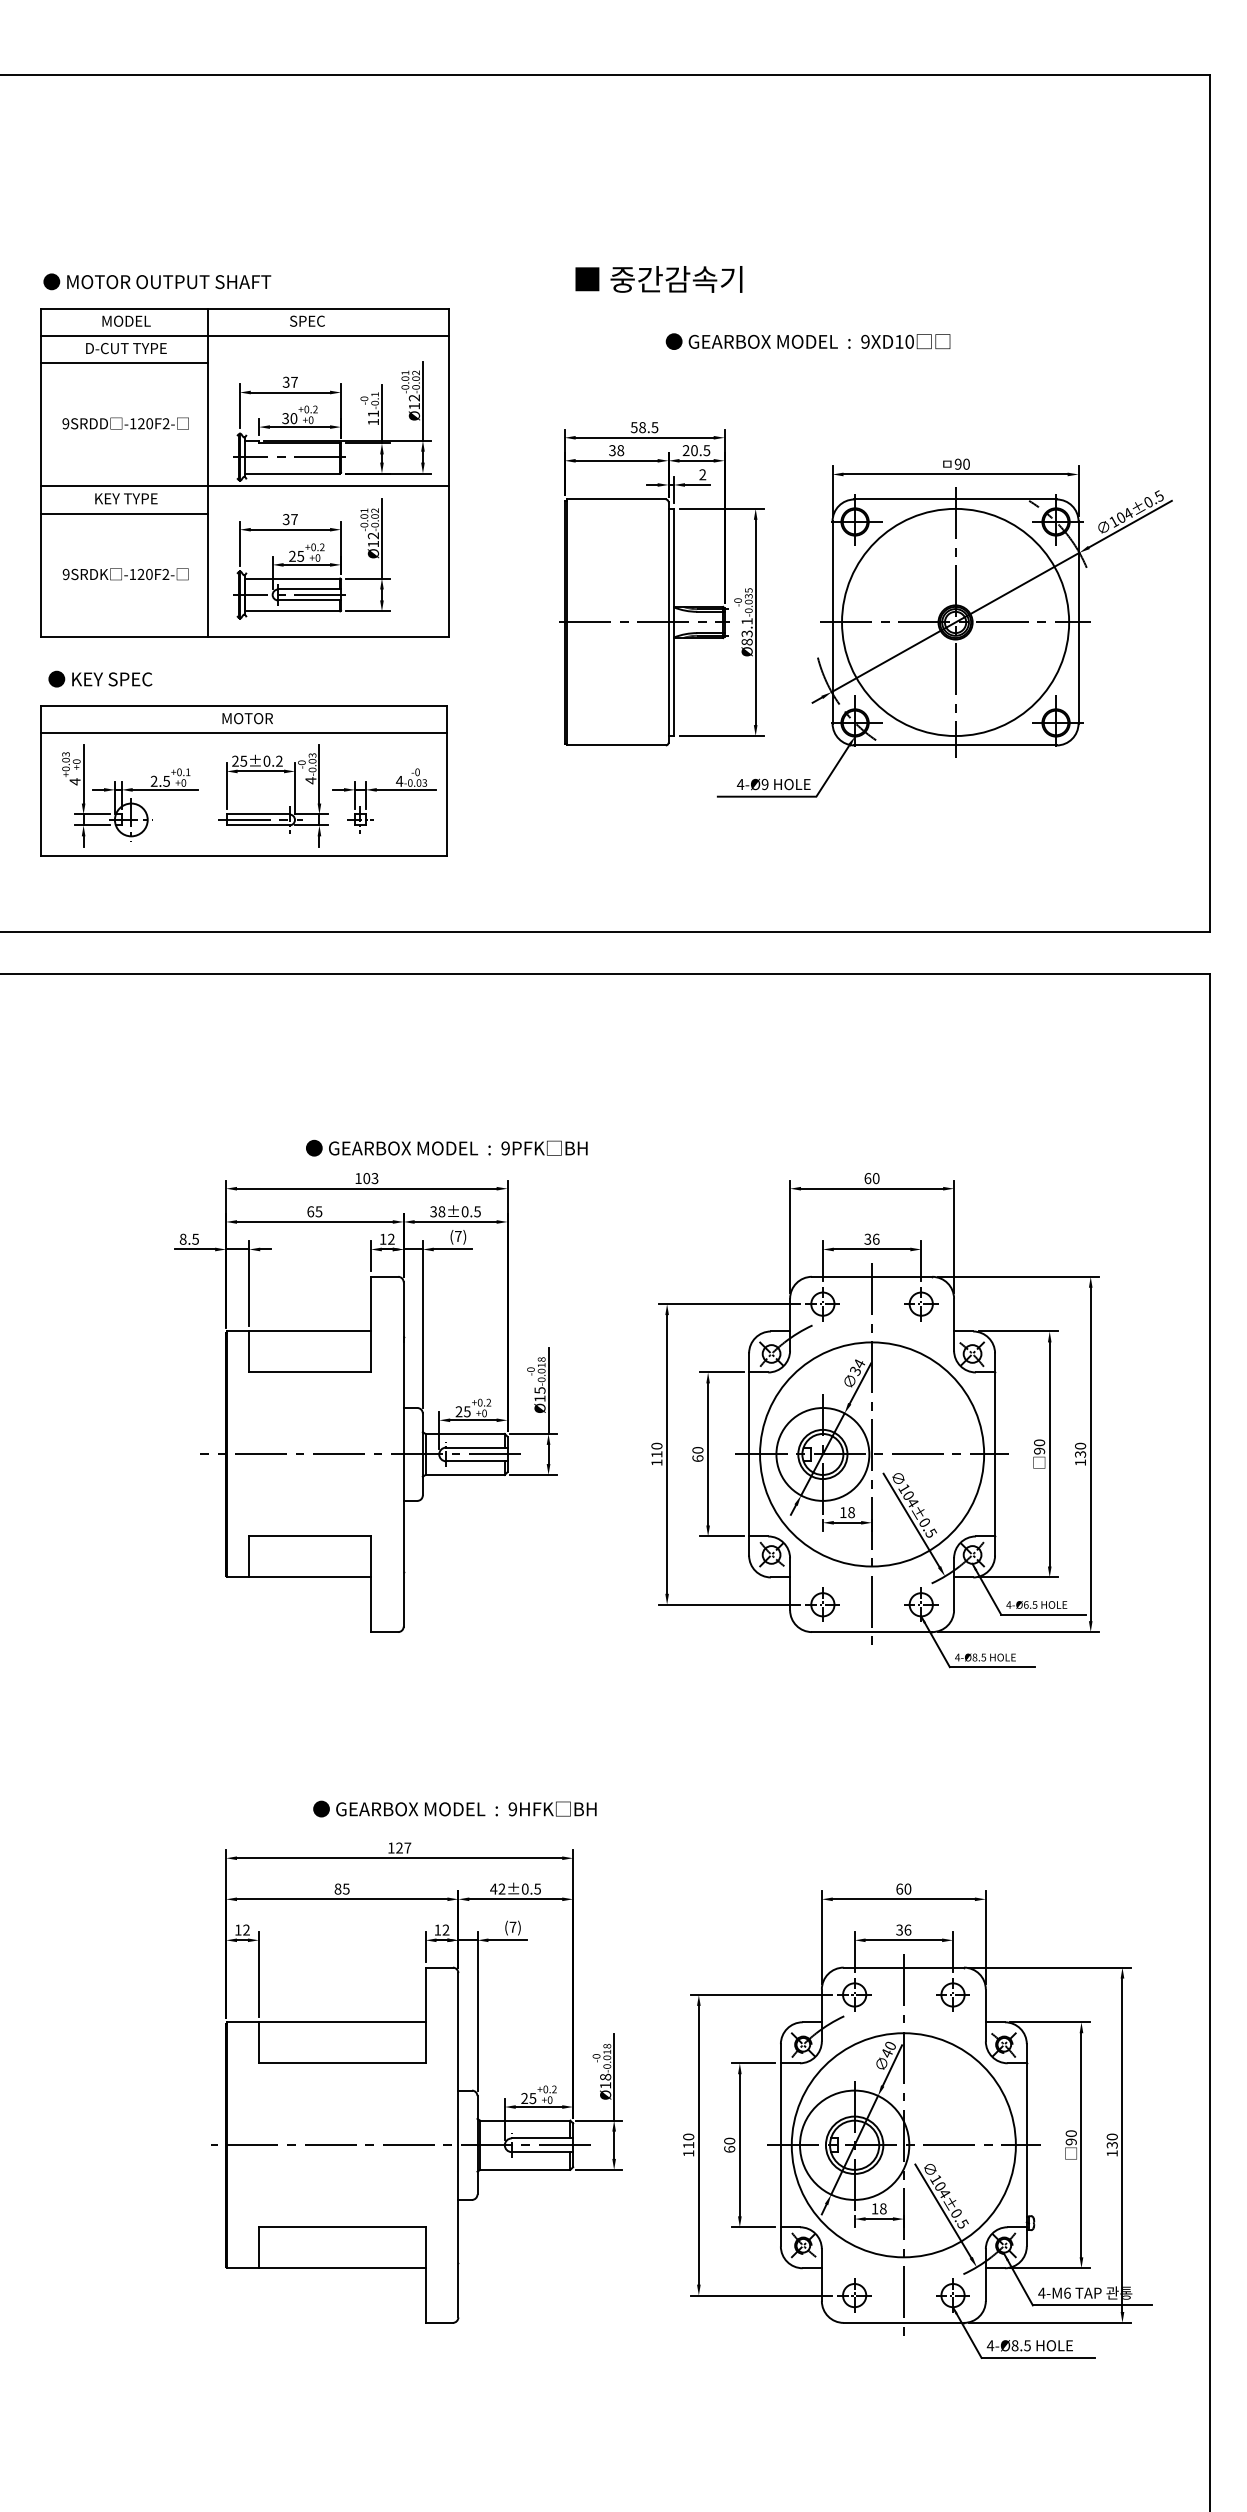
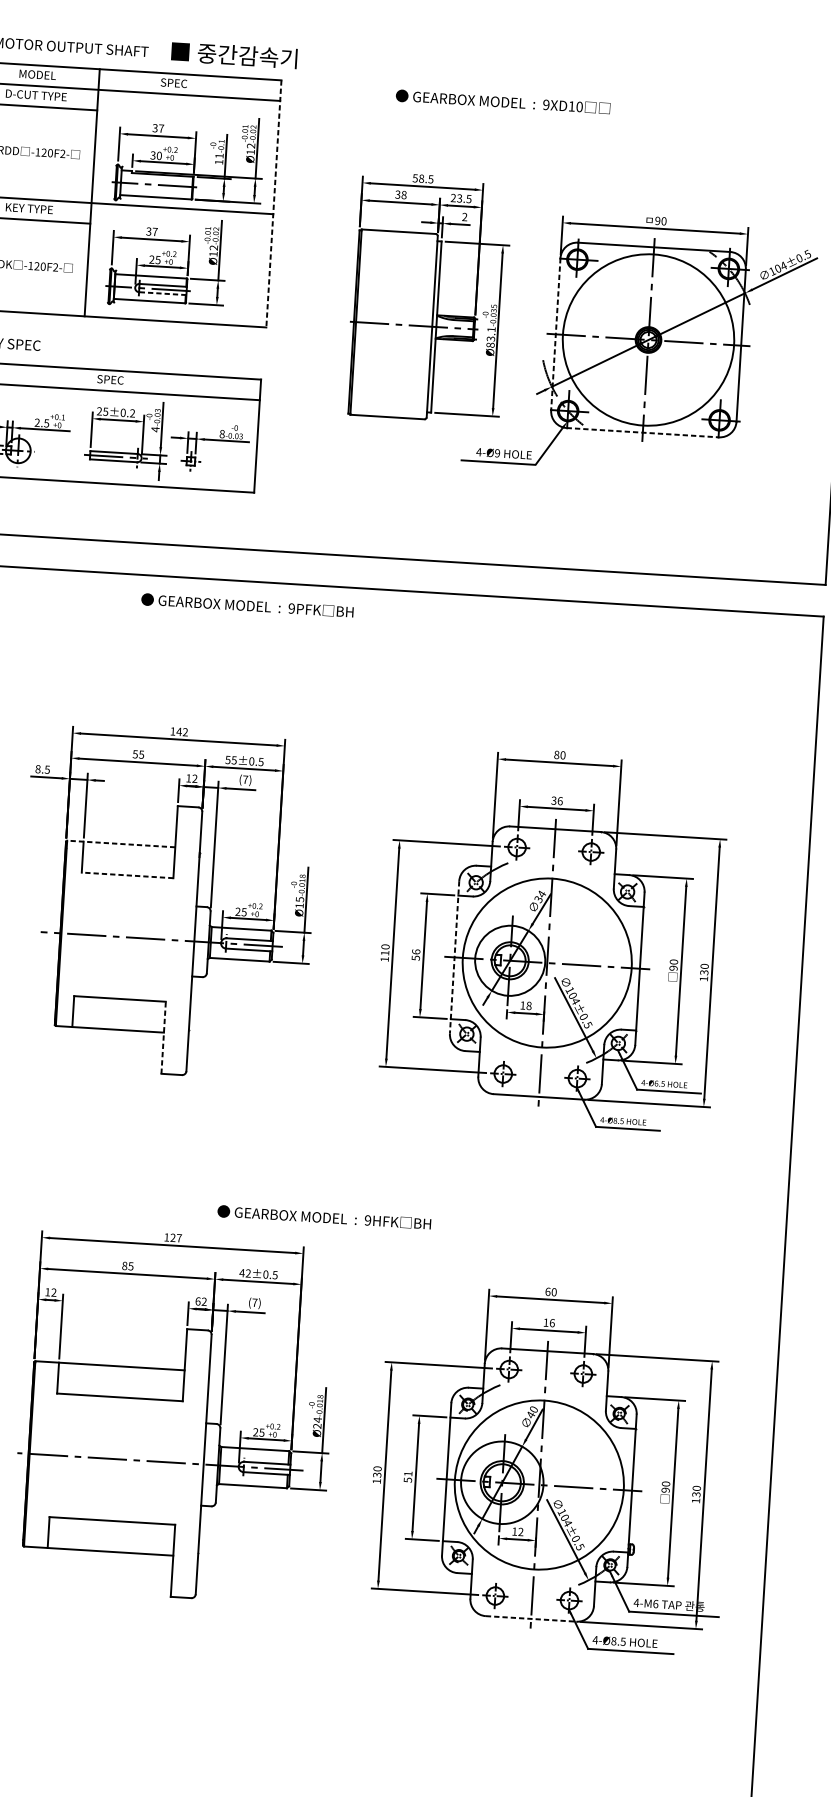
text: (658, 279) -> (234, 55), moved
text: (807, 341) -> (502, 101), moved
text: (694, 450) -> (459, 198), 20.5 -> 23.5
line: (449, 472) -> (274, 203), solid -> dashed
line: (309, 600) -> (162, 293), solid -> dashed
line: (832, 622) -> (555, 334), solid -> dashed
text: (247, 718) -> (110, 379), MOTOR -> SPEC
line: (956, 745) -> (643, 432), solid -> dashed
text: (399, 780) -> (222, 433), 4 -> 8
text: (446, 1147) -> (247, 605), moved
text: (370, 1178) -> (182, 732), 103 -> 142
text: (867, 1178) -> (556, 754), 60 -> 80
text: (310, 1211) -> (135, 754), 65 -> 55
text: (437, 1211) -> (230, 759), 38 -> 55
line: (299, 1331) -> (121, 844), solid -> dashed
line: (310, 1372) -> (127, 875), solid -> dashed
text: (697, 1454) -> (415, 955), 60 -> 56
line: (749, 1454) -> (454, 957), solid -> dashed
line: (370, 1584) -> (163, 1037), solid -> dashed
text: (454, 1808) -> (324, 1217), moved
text: (437, 1929) -> (197, 1300), 12 -> 62
text: (899, 1929) -> (546, 1322), 36 -> 16
text: (605, 2080) -> (317, 1422), Ø18 -> Ø24
text: (729, 2144) -> (408, 1476), 60 -> 51
text: (688, 2145) -> (377, 1475), 110 -> 130
text: (883, 2208) -> (521, 1531), 18 -> 12
line: (904, 2322) -> (531, 1618), solid -> dashed

